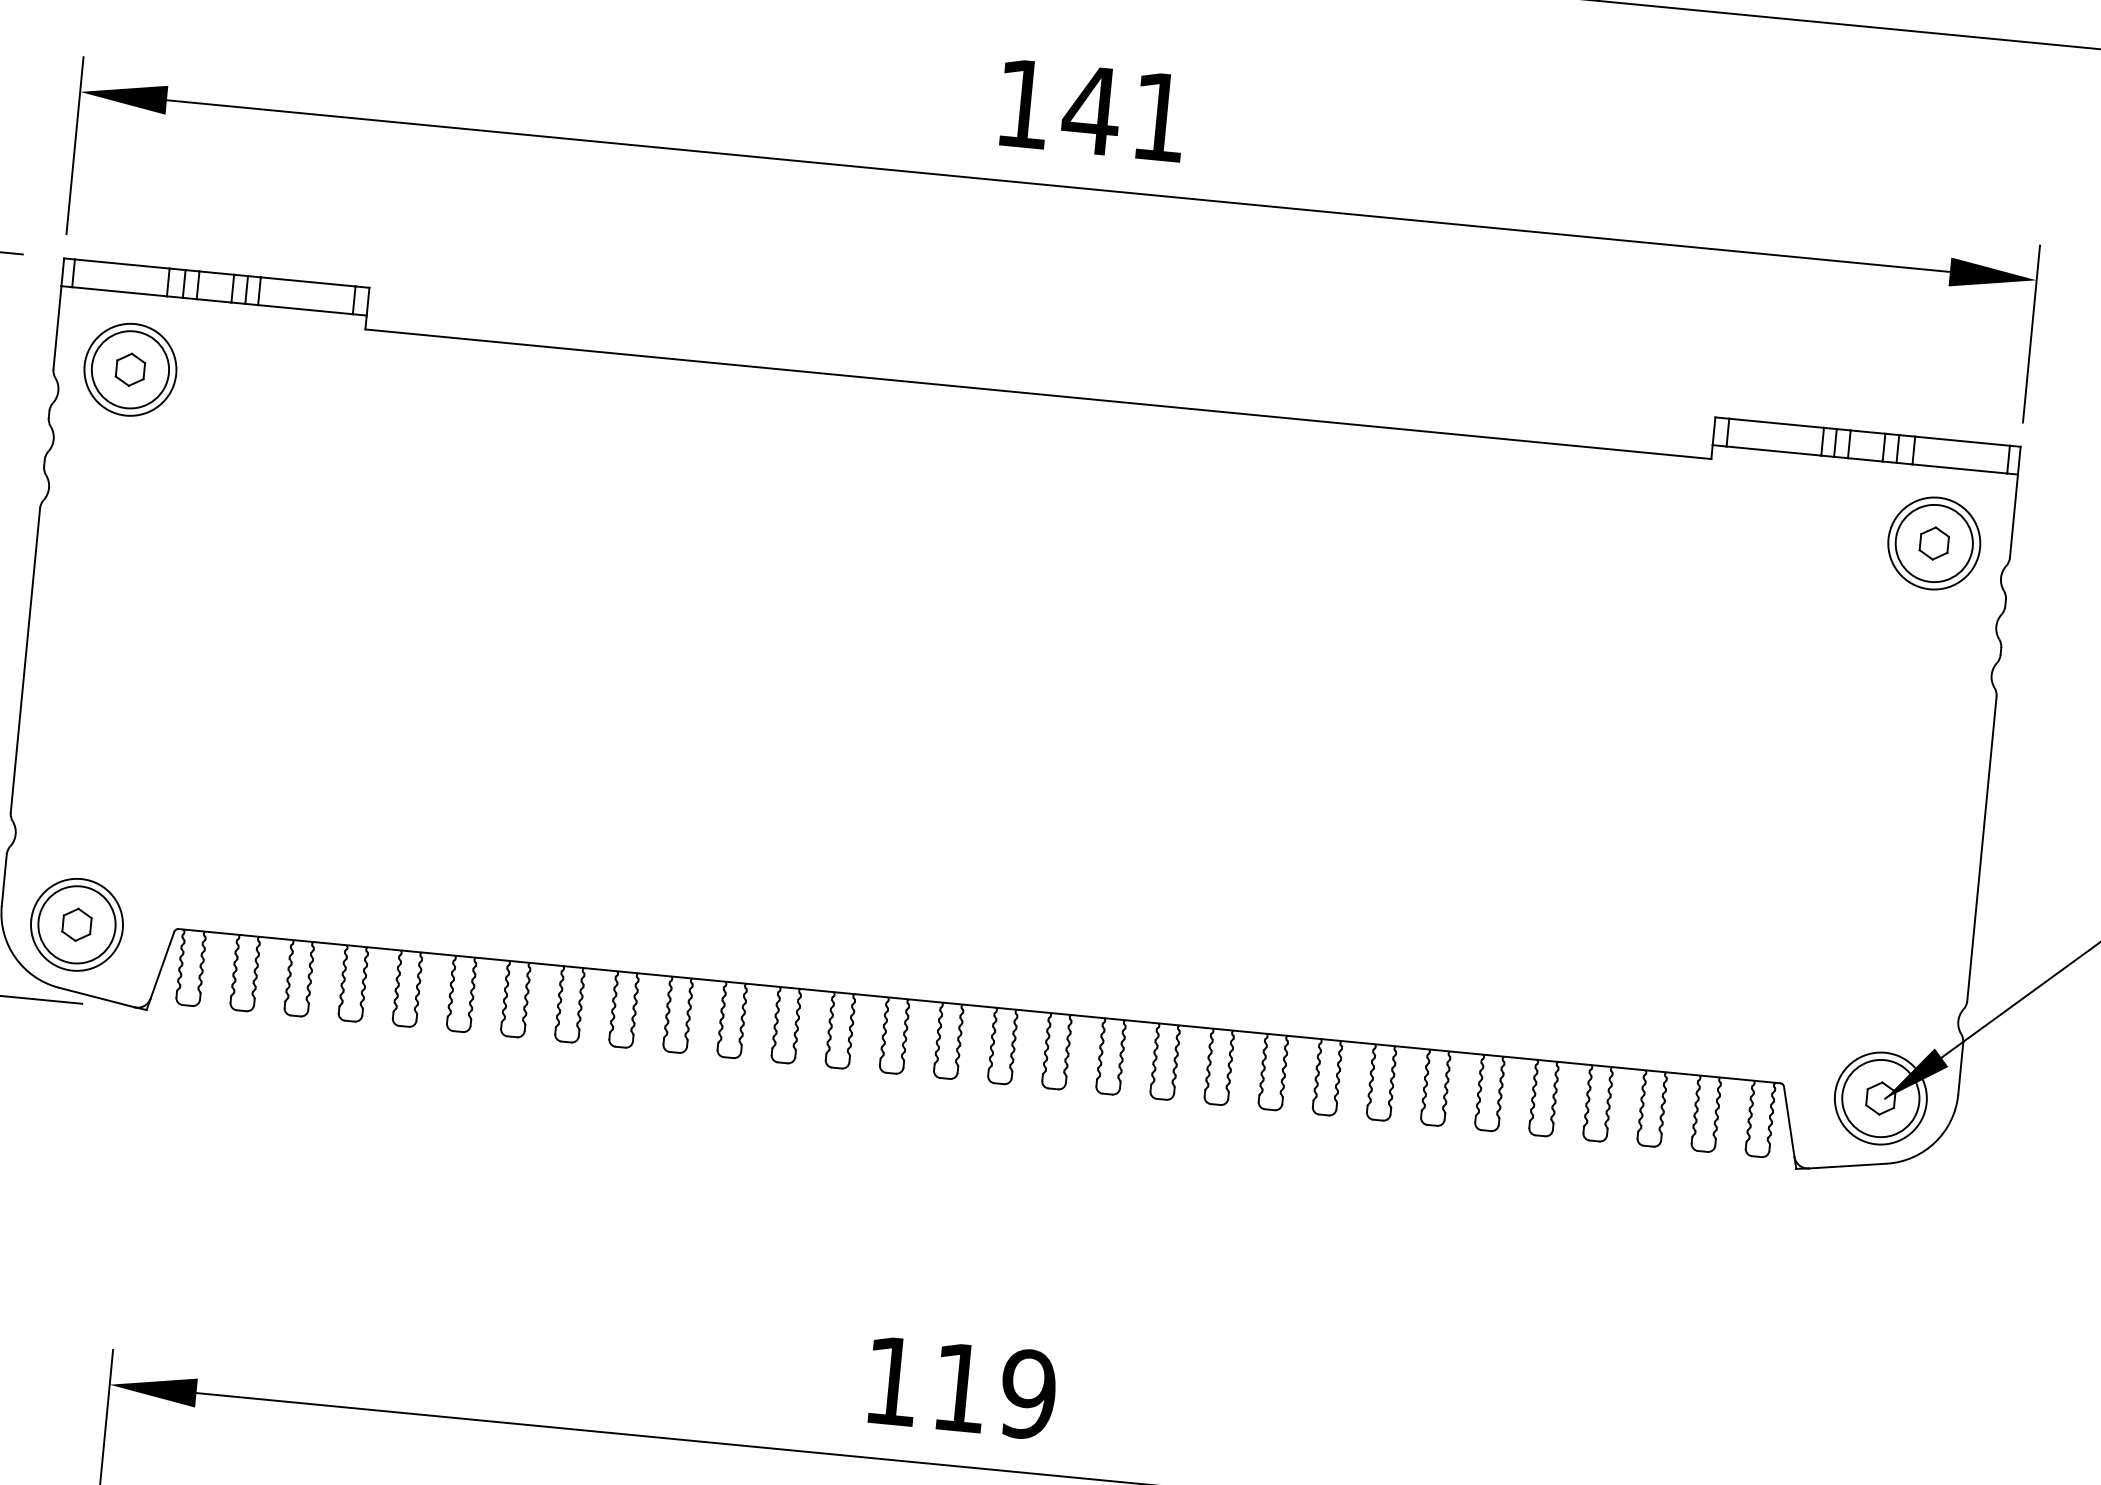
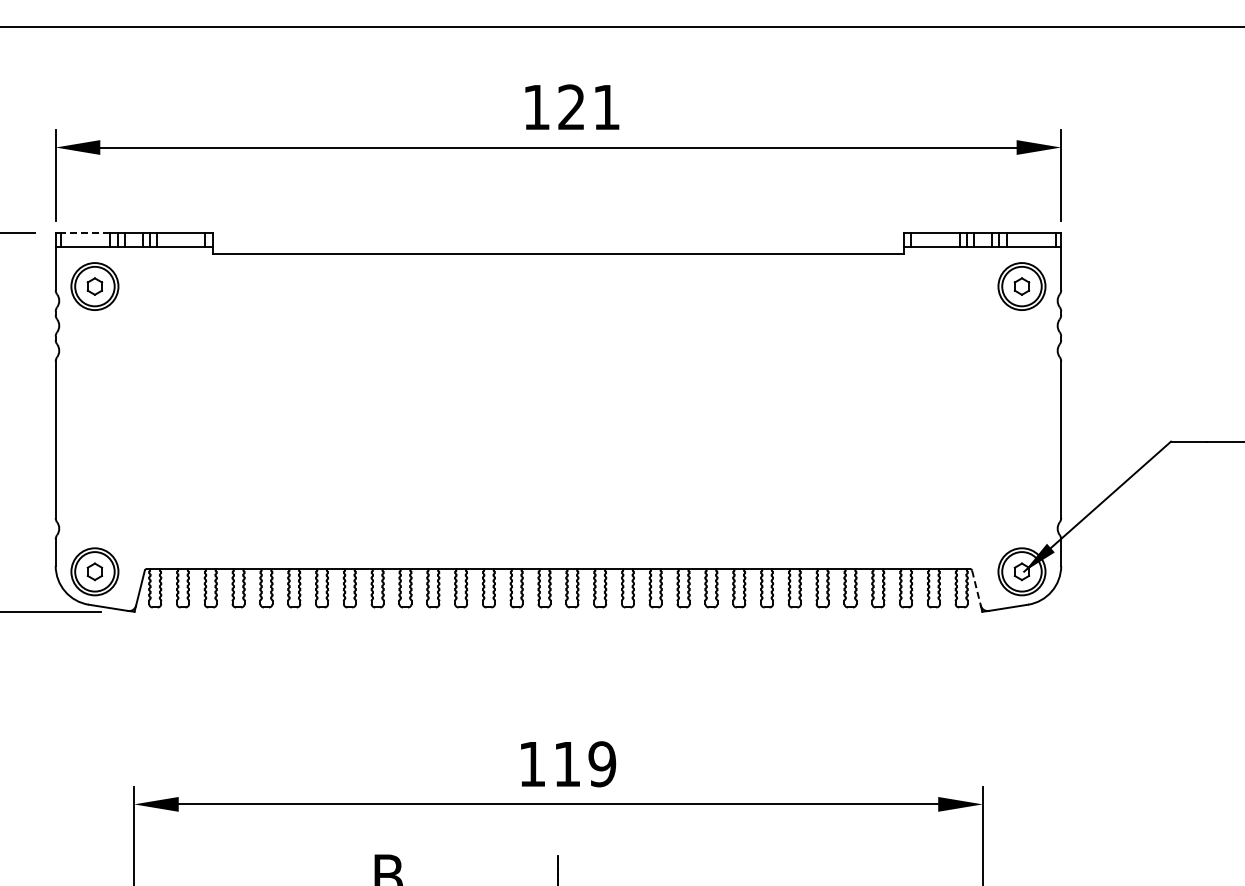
text: (1091, 108) -> (571, 106), 141 -> 121
line: (122, 264) -> (85, 233), solid -> dashed
line: (1789, 1122) -> (976, 588), solid -> dashed

